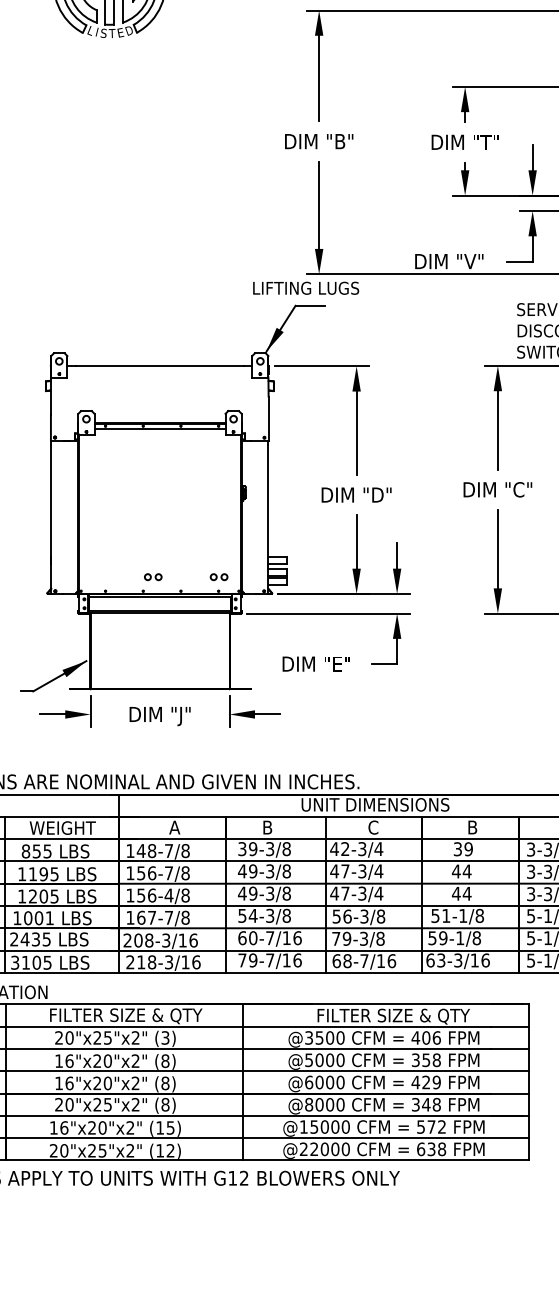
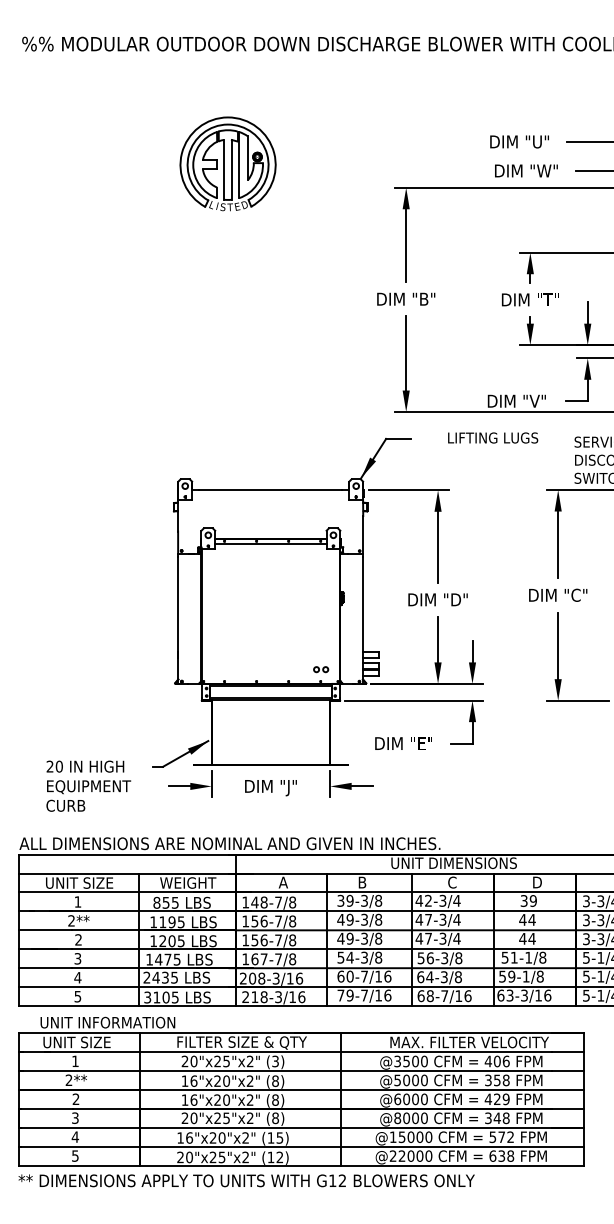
text: (306, 287) -> (493, 437), moved
part: (153, 576) -> (265, 669), removed
text: (473, 826) -> (537, 881), B -> D
text: (168, 895) -> (278, 940), 156-4/8 -> 156-7/8
text: (38, 918) -> (167, 959), 1001 -> 1475
text: (341, 939) -> (425, 977), 79-3/8 -> 64-3/8
text: (393, 1016) -> (469, 1043), FILTER SIZE & QTY -> MAX. FILTER VELOCITY

